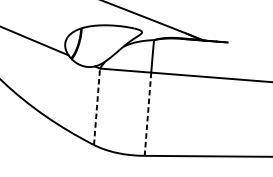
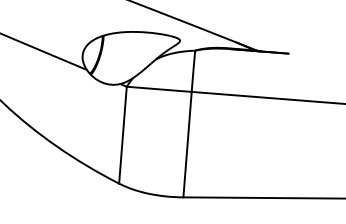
line: (96, 107) -> (122, 135), dashed -> solid
line: (147, 114) -> (187, 144), dashed -> solid

